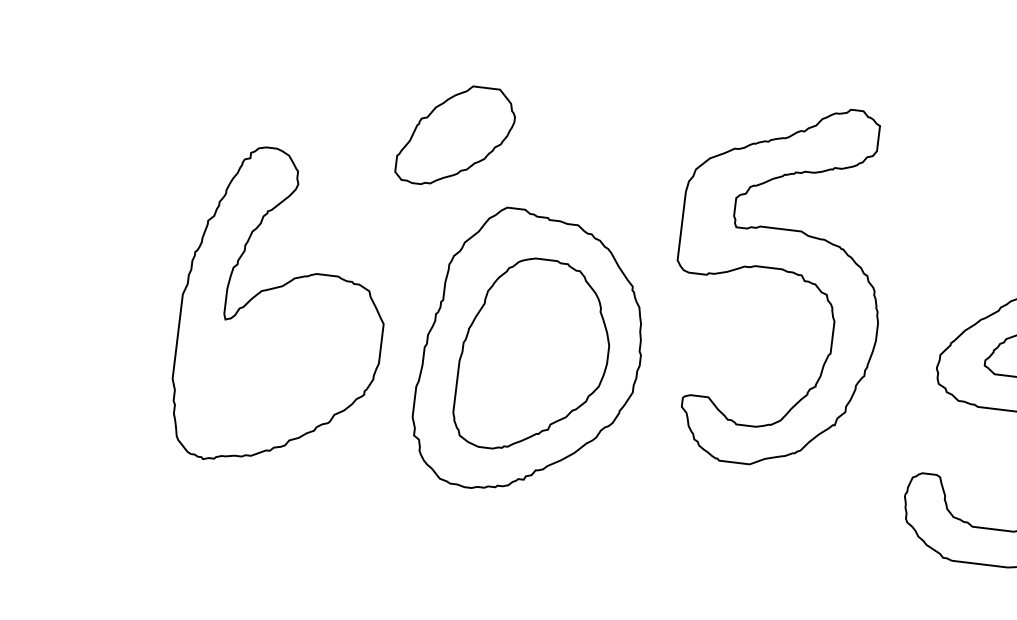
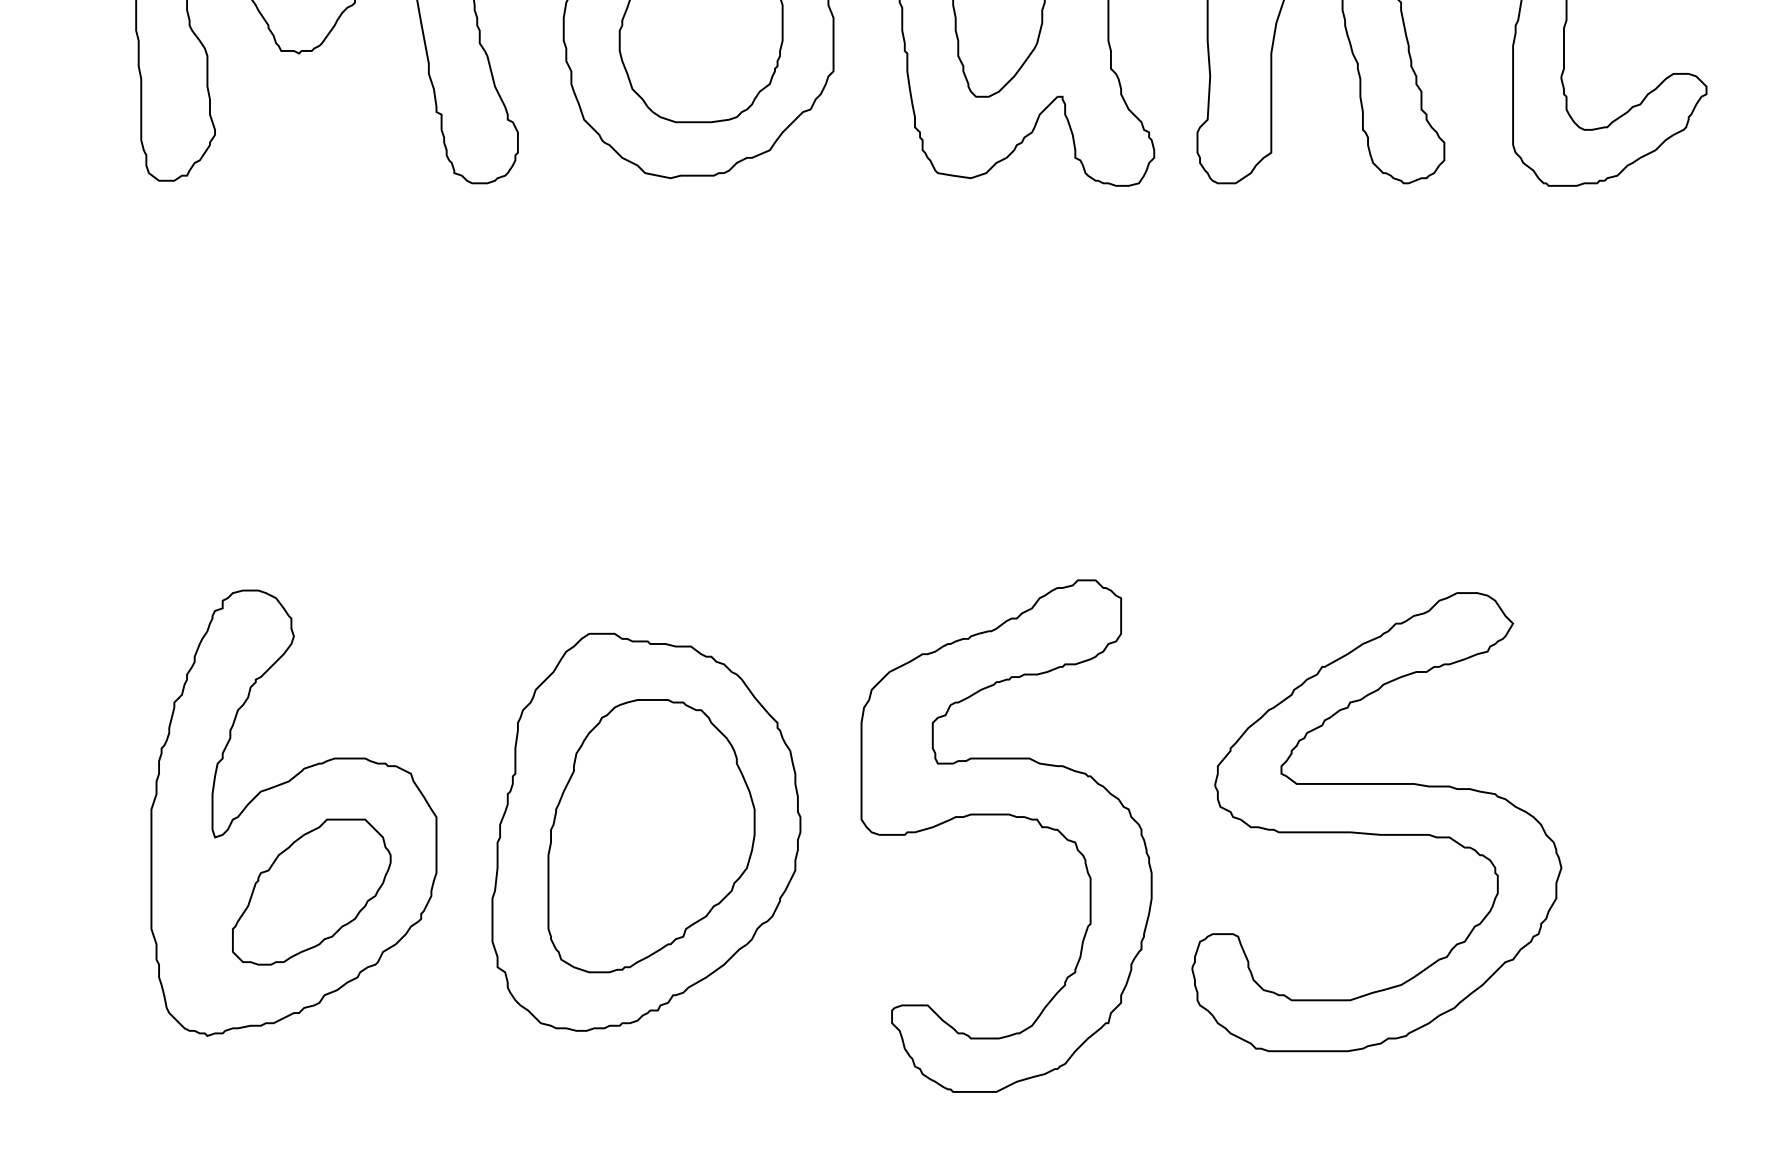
part: (455, 135) -> (311, 891), moved
part: (783, 270) -> (1011, 816), moved

